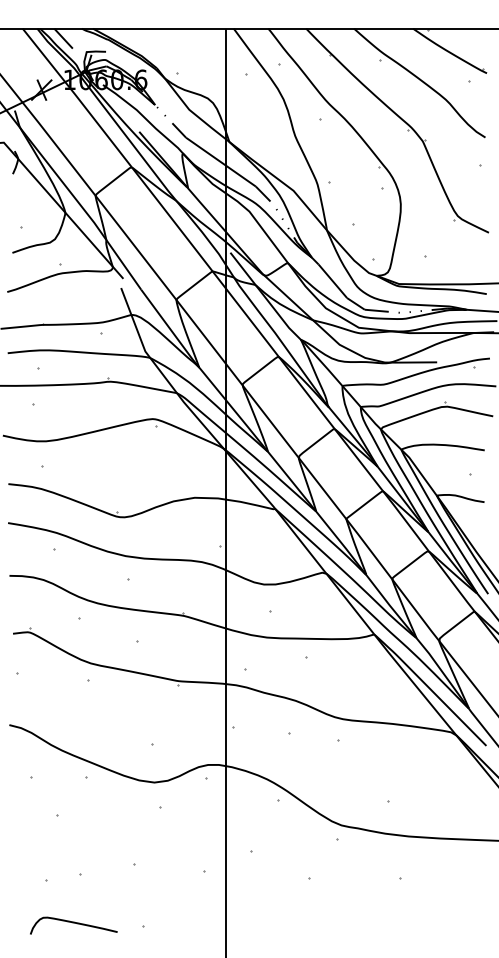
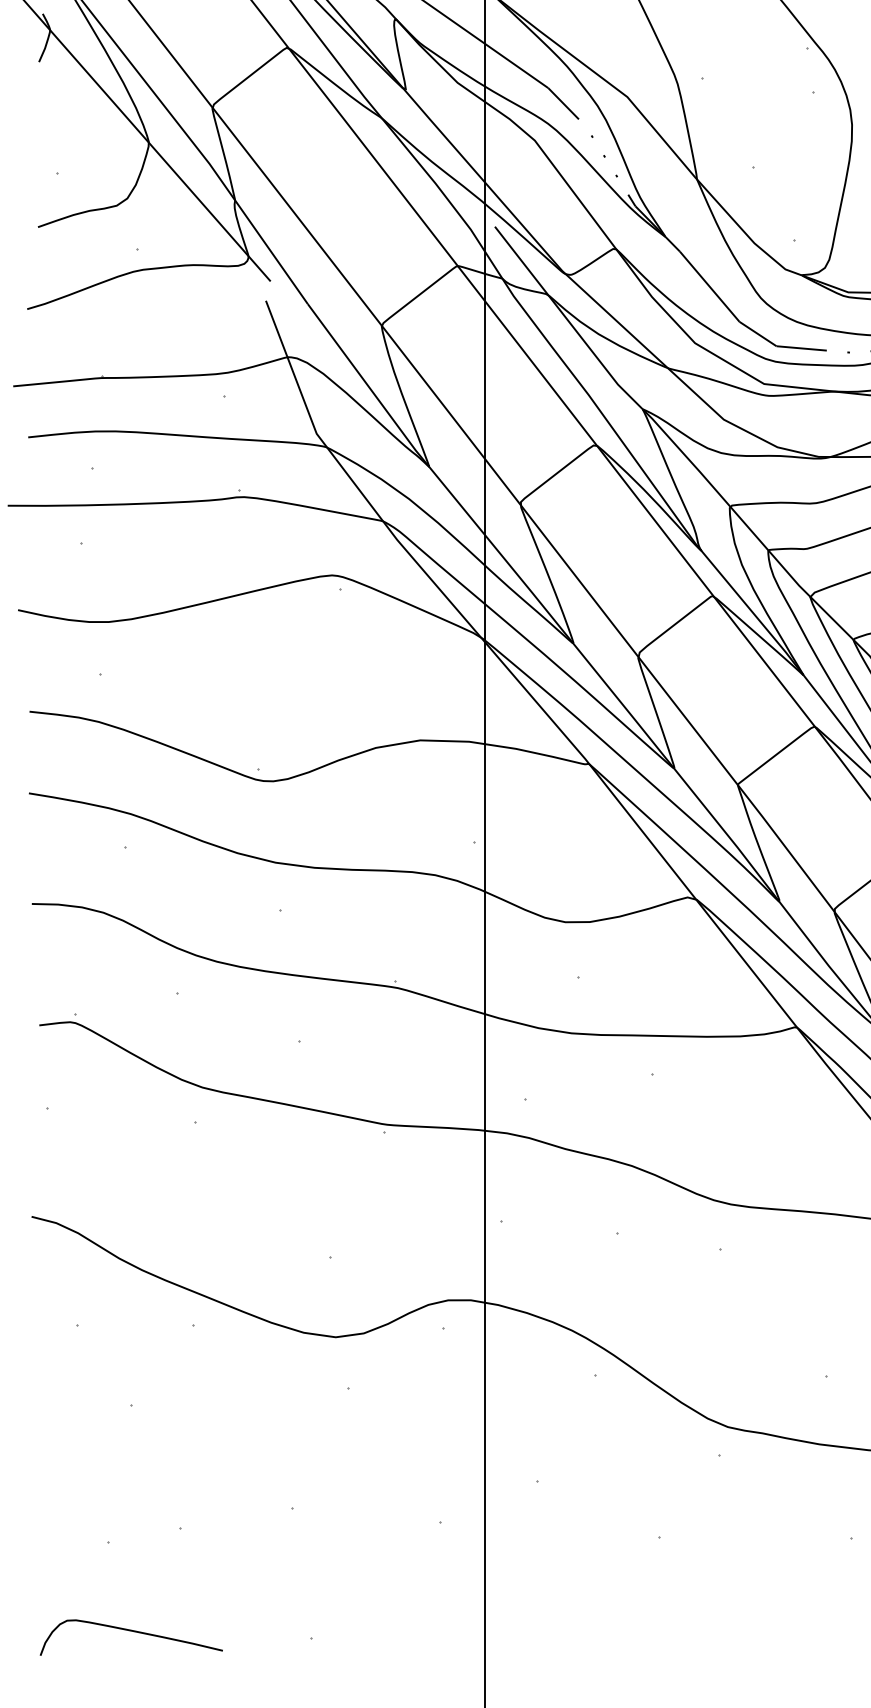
curve: (73, 923) -> (130, 1632), moved

